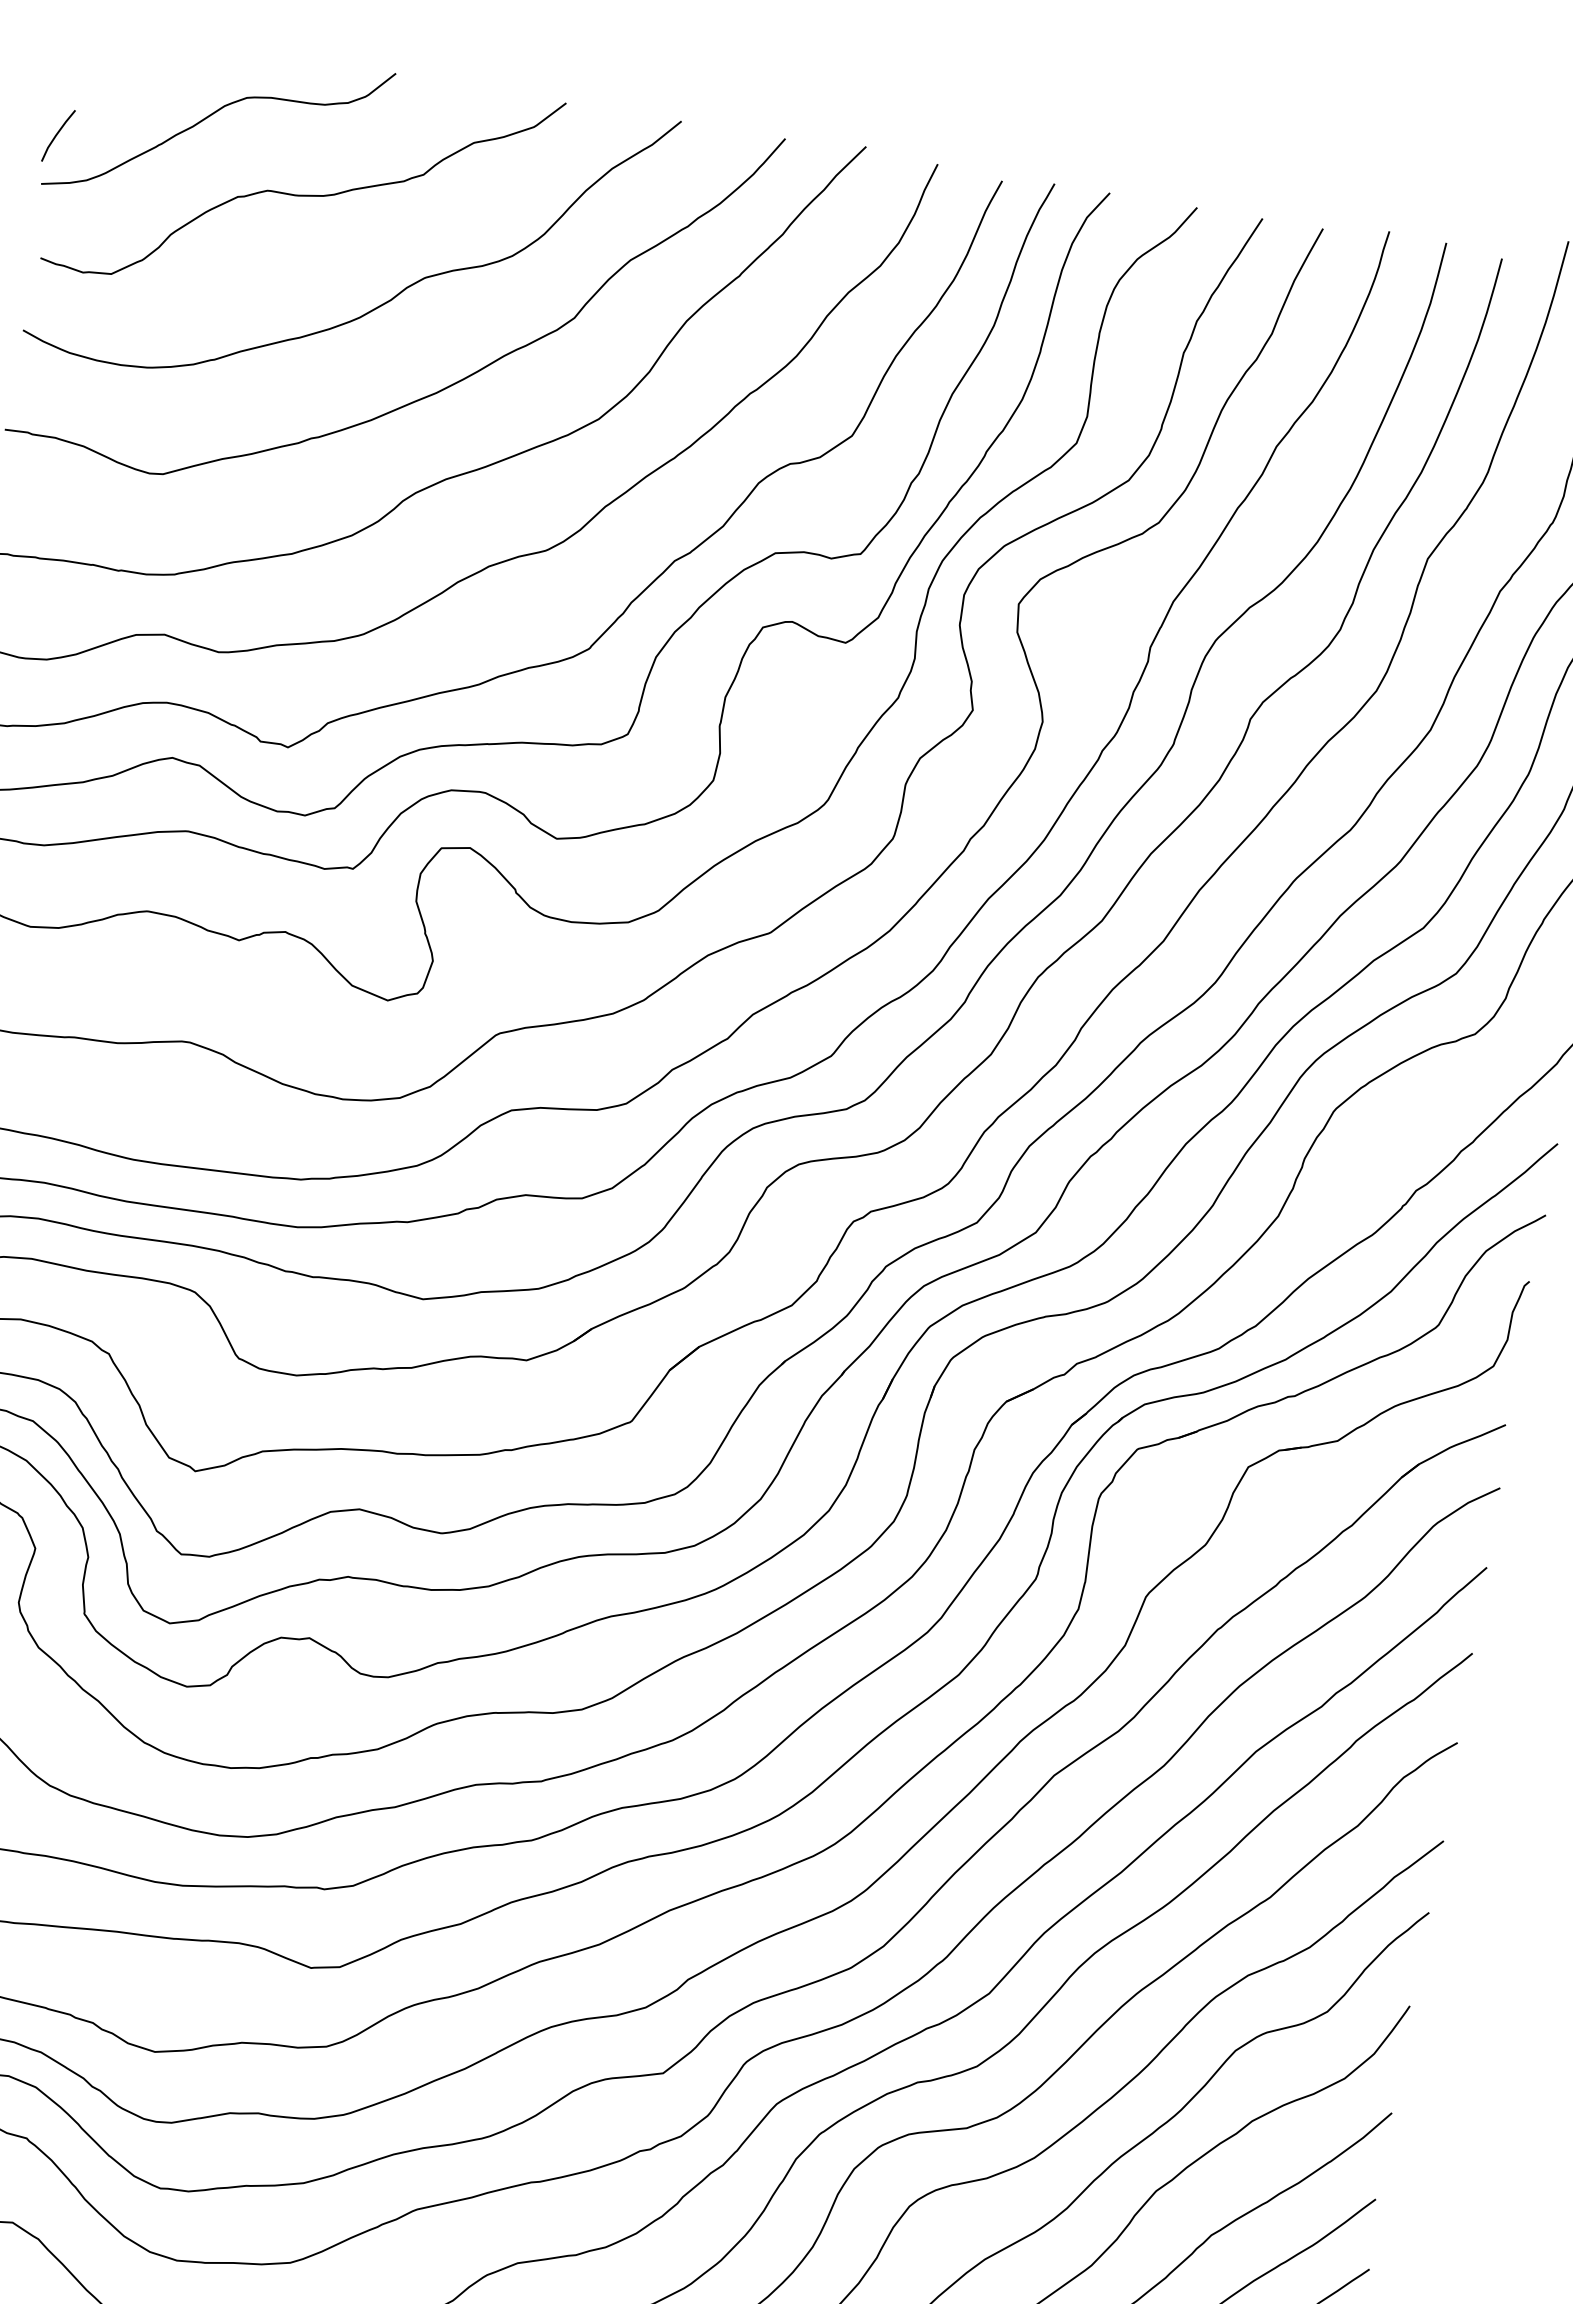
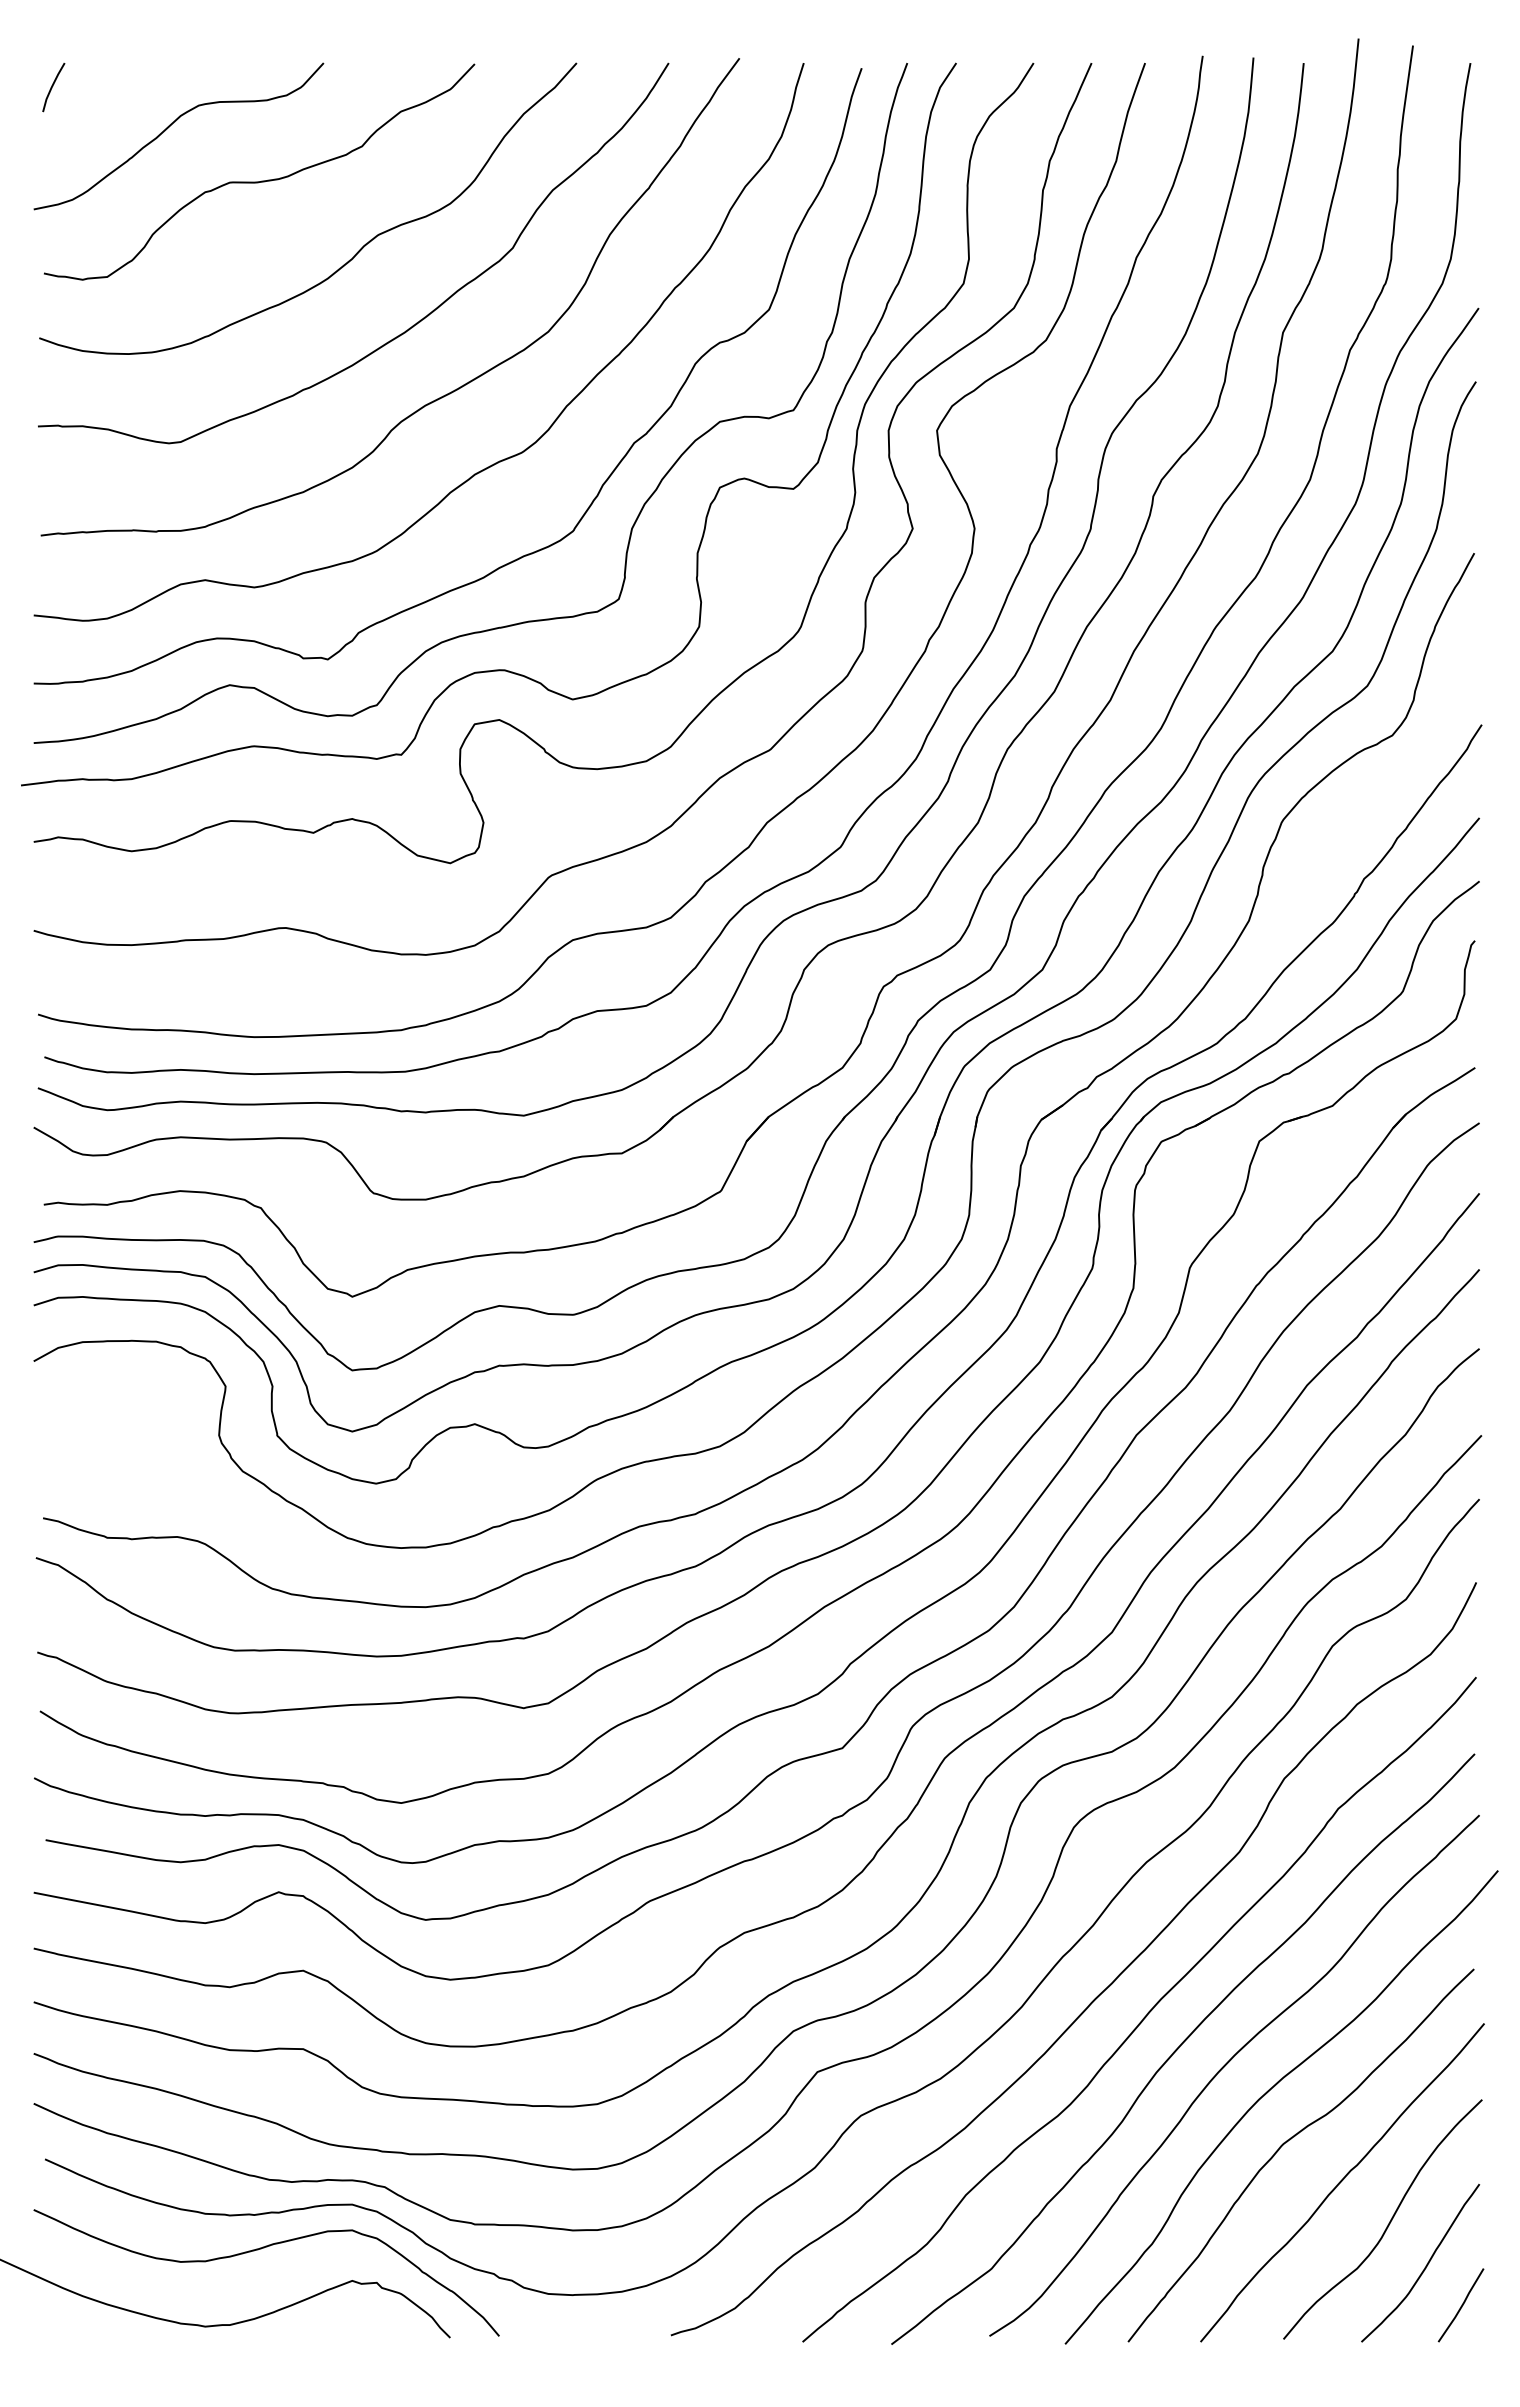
line: (58, 134) -> (53, 86), moved

